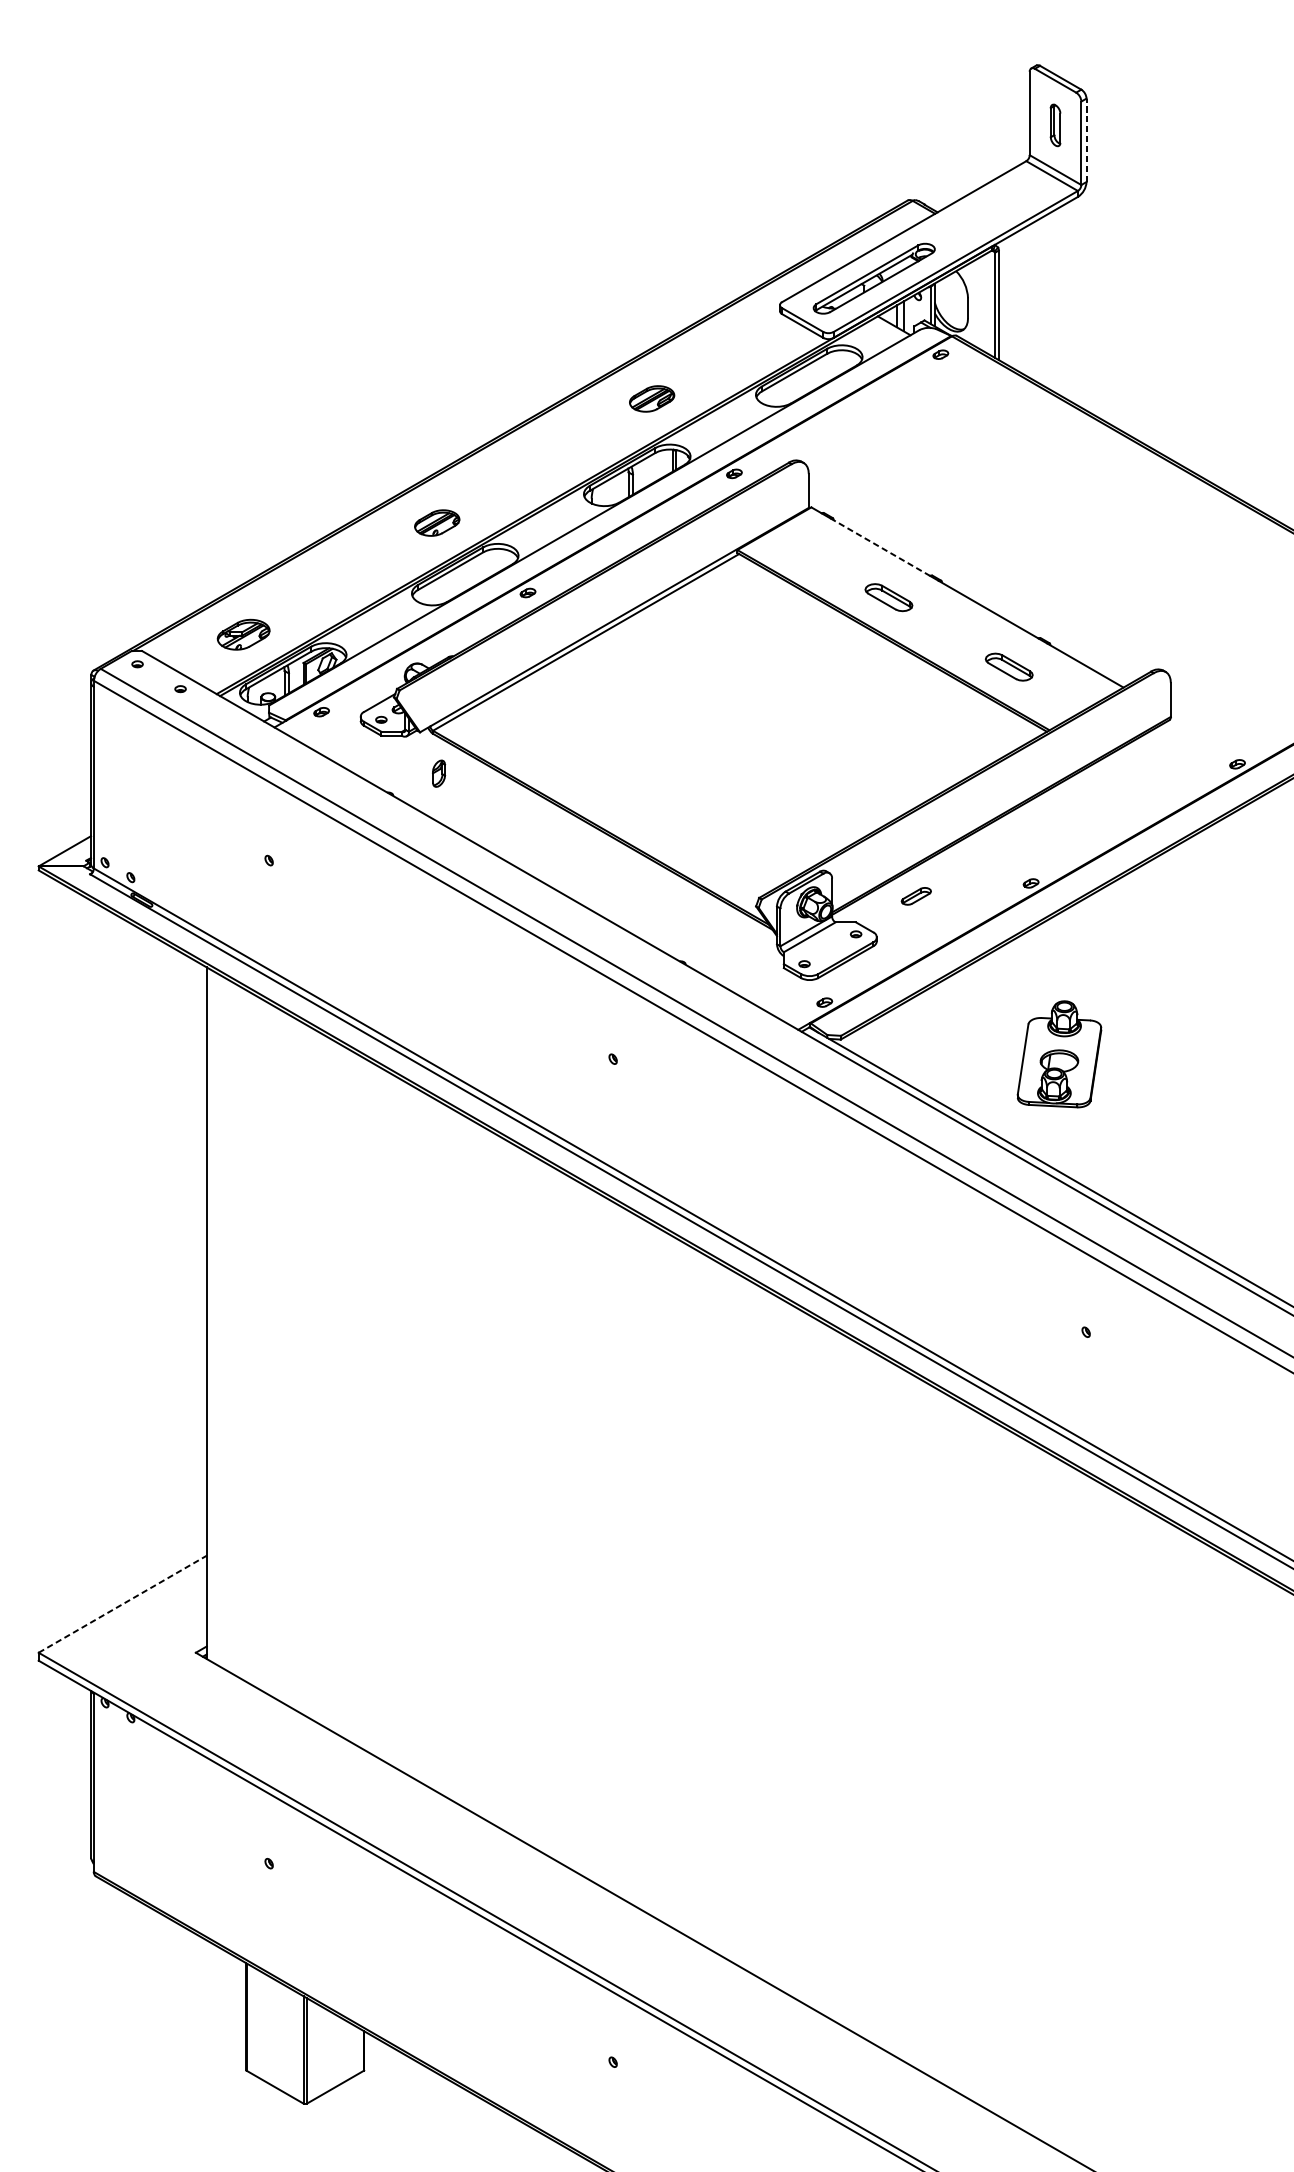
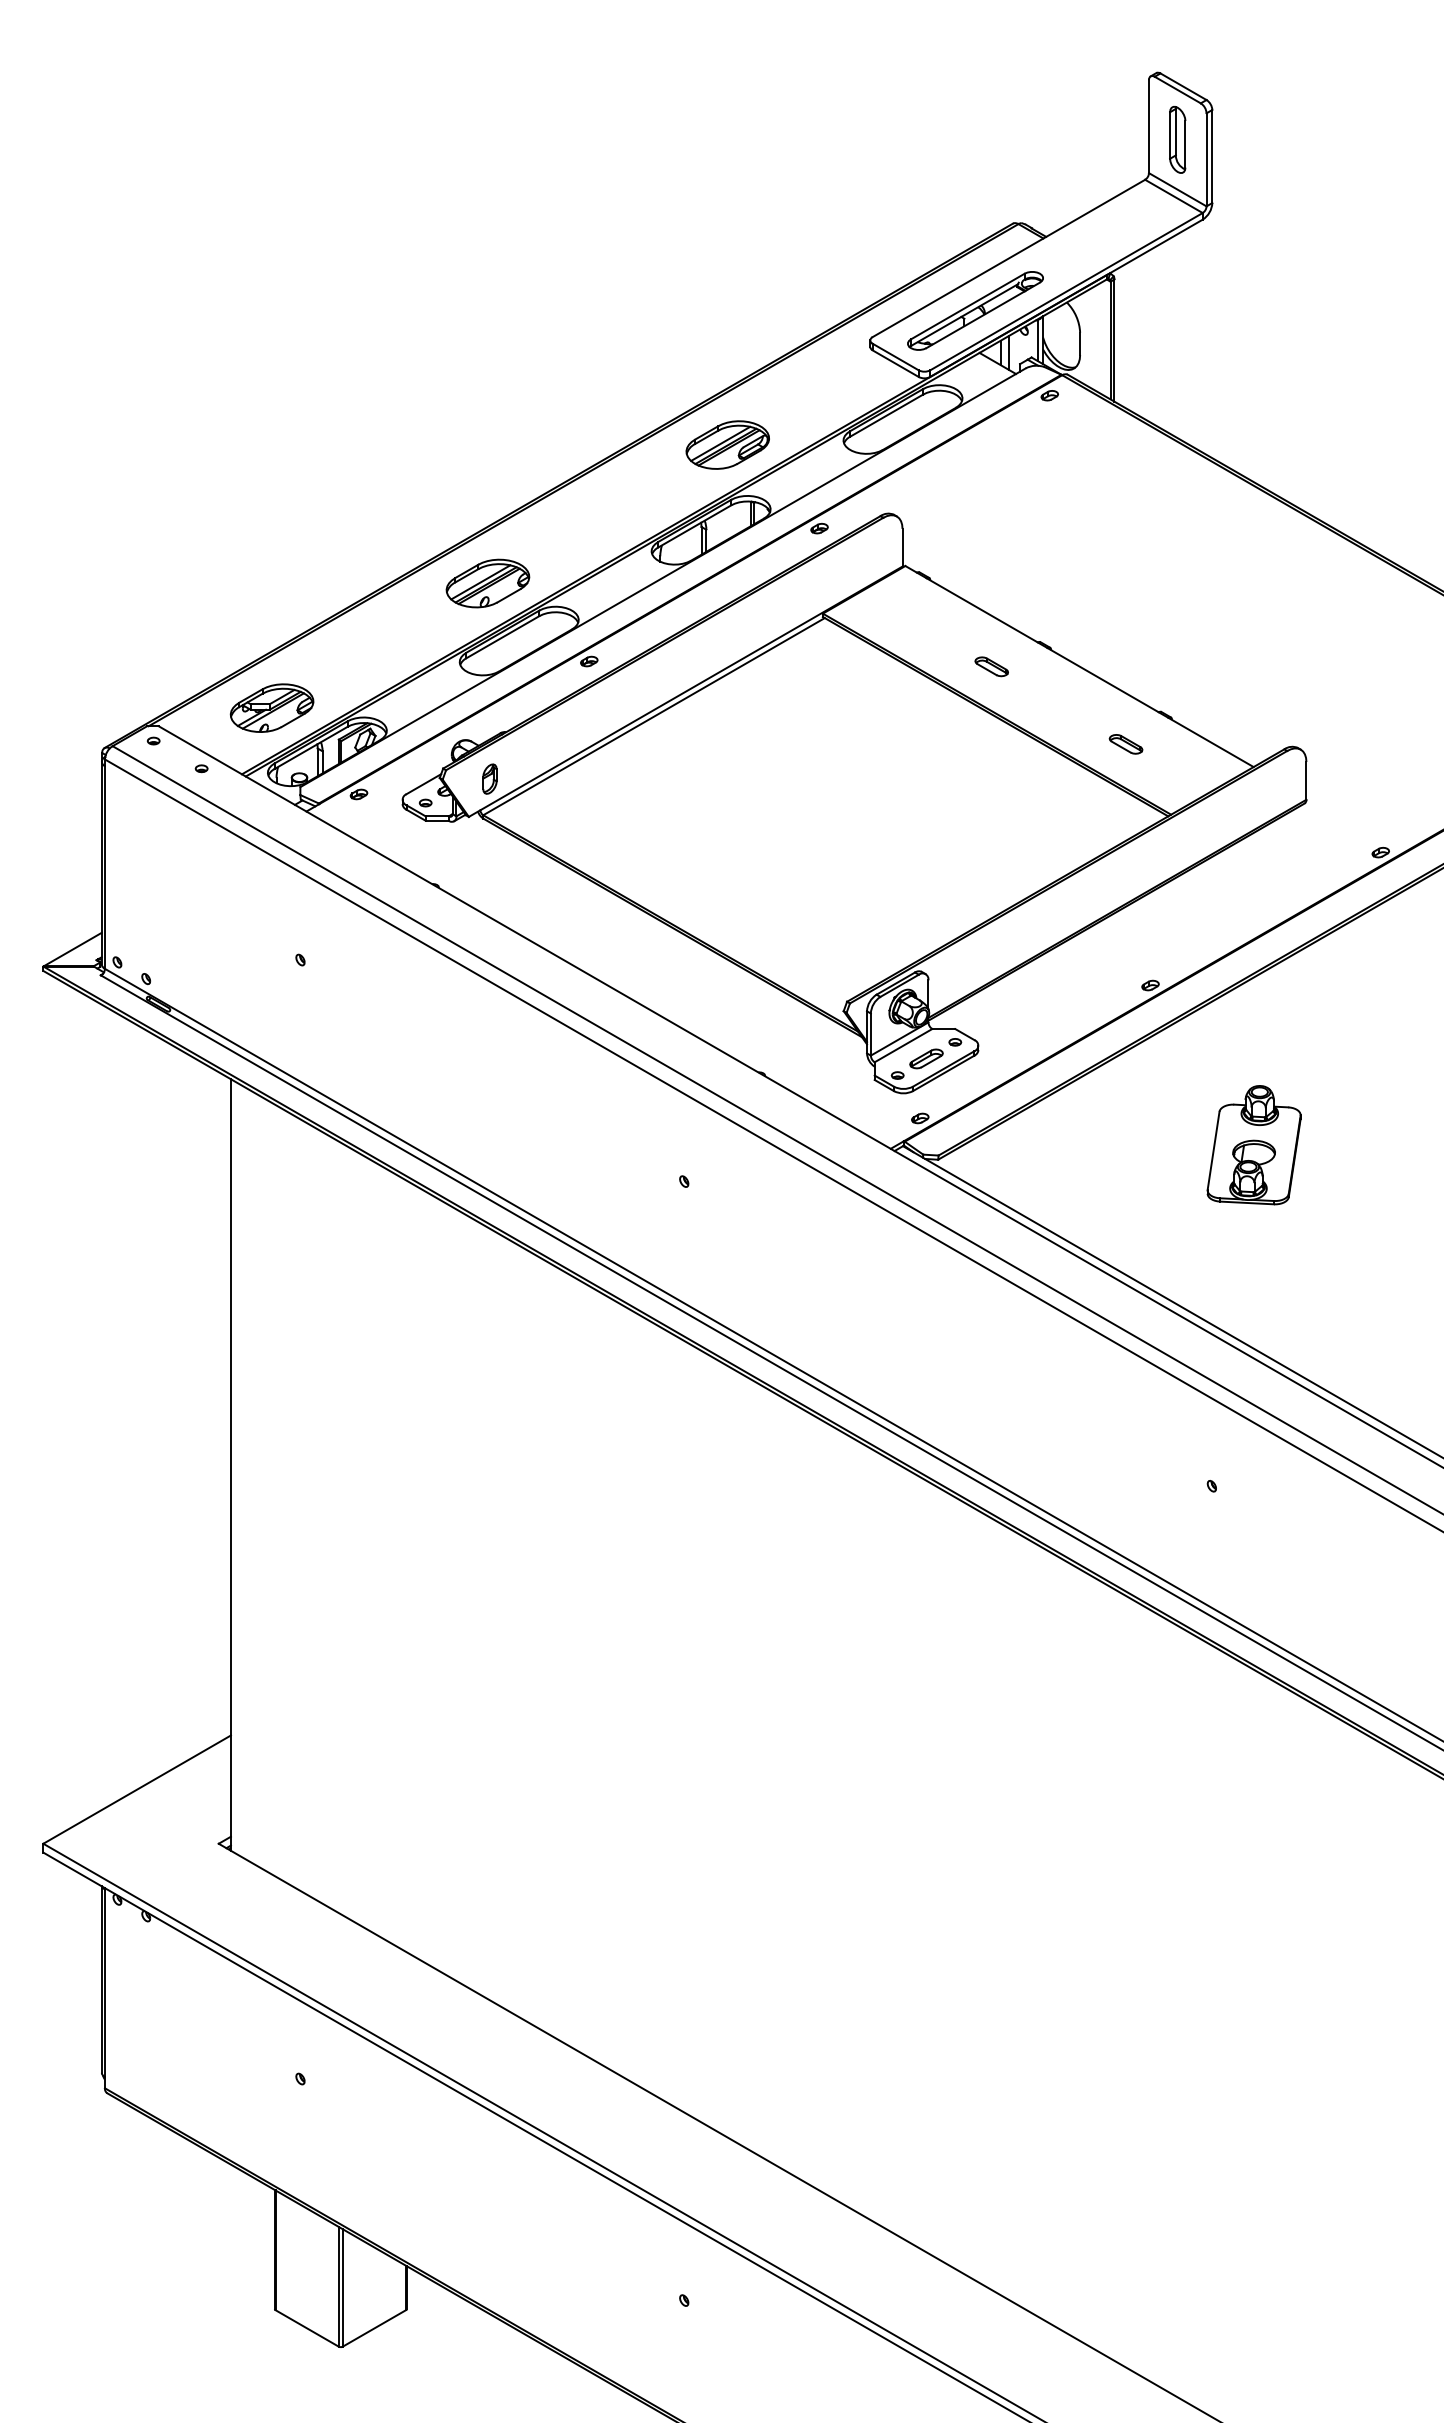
part: (1055, 125) -> (1177, 139), size x1.43
line: (1086, 140) -> (1212, 156), dashed -> solid
part: (651, 398) -> (727, 444), size x1.67
part: (436, 523) -> (487, 583), size x1.67
line: (880, 547) -> (982, 610), dashed -> solid
part: (888, 597) -> (991, 666), size x0.62
part: (243, 634) -> (271, 707), size x1.43
part: (1008, 667) -> (1125, 744), size x0.62
part: (438, 773) -> (489, 778), moved
part: (916, 895) -> (926, 1058), moved
part: (1058, 1054) -> (1253, 1145), moved
line: (123, 1604) -> (137, 1789), dashed -> solid

